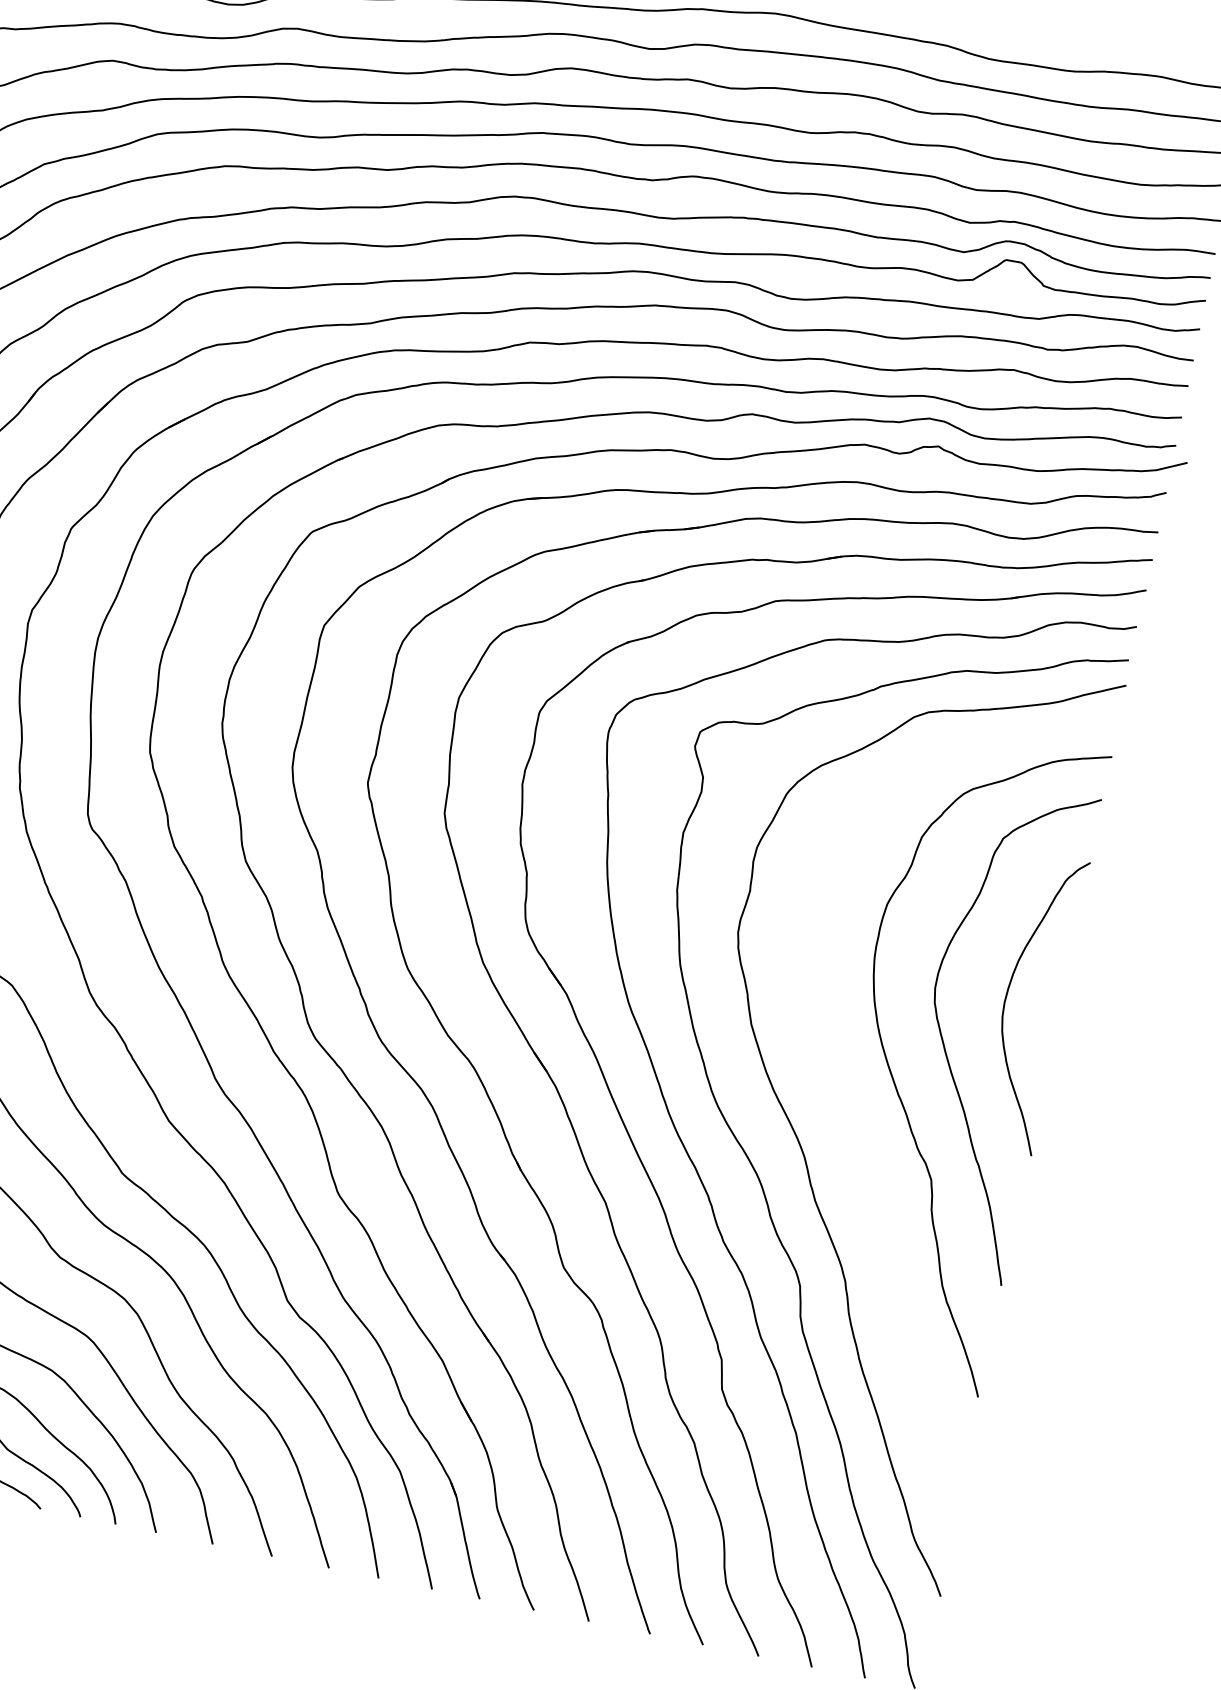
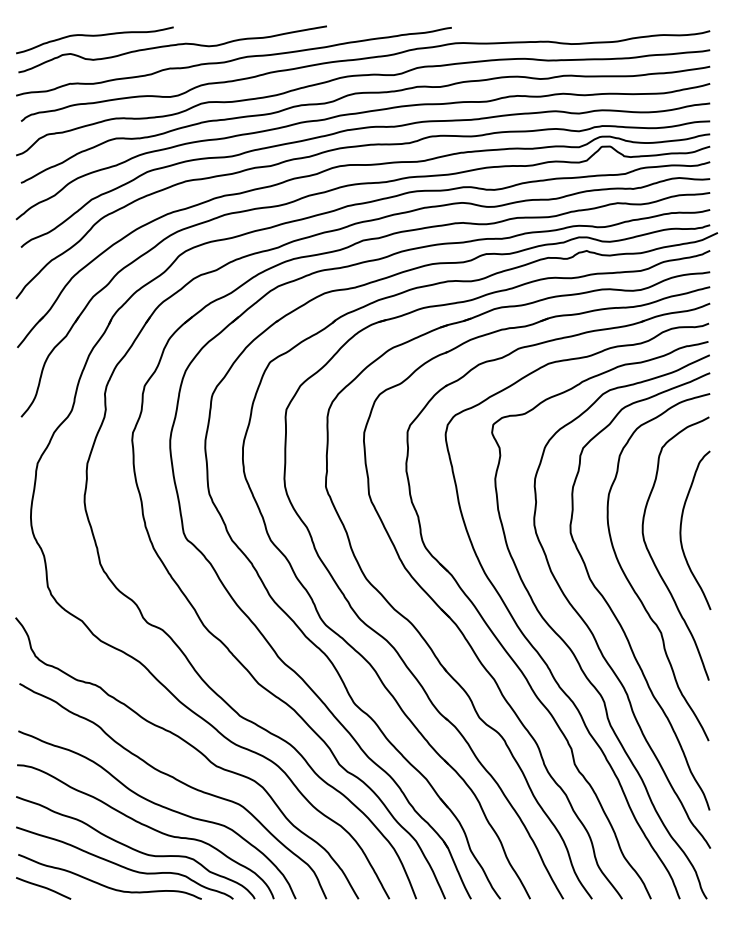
curve: (850, 1118) -> (612, 609), added

